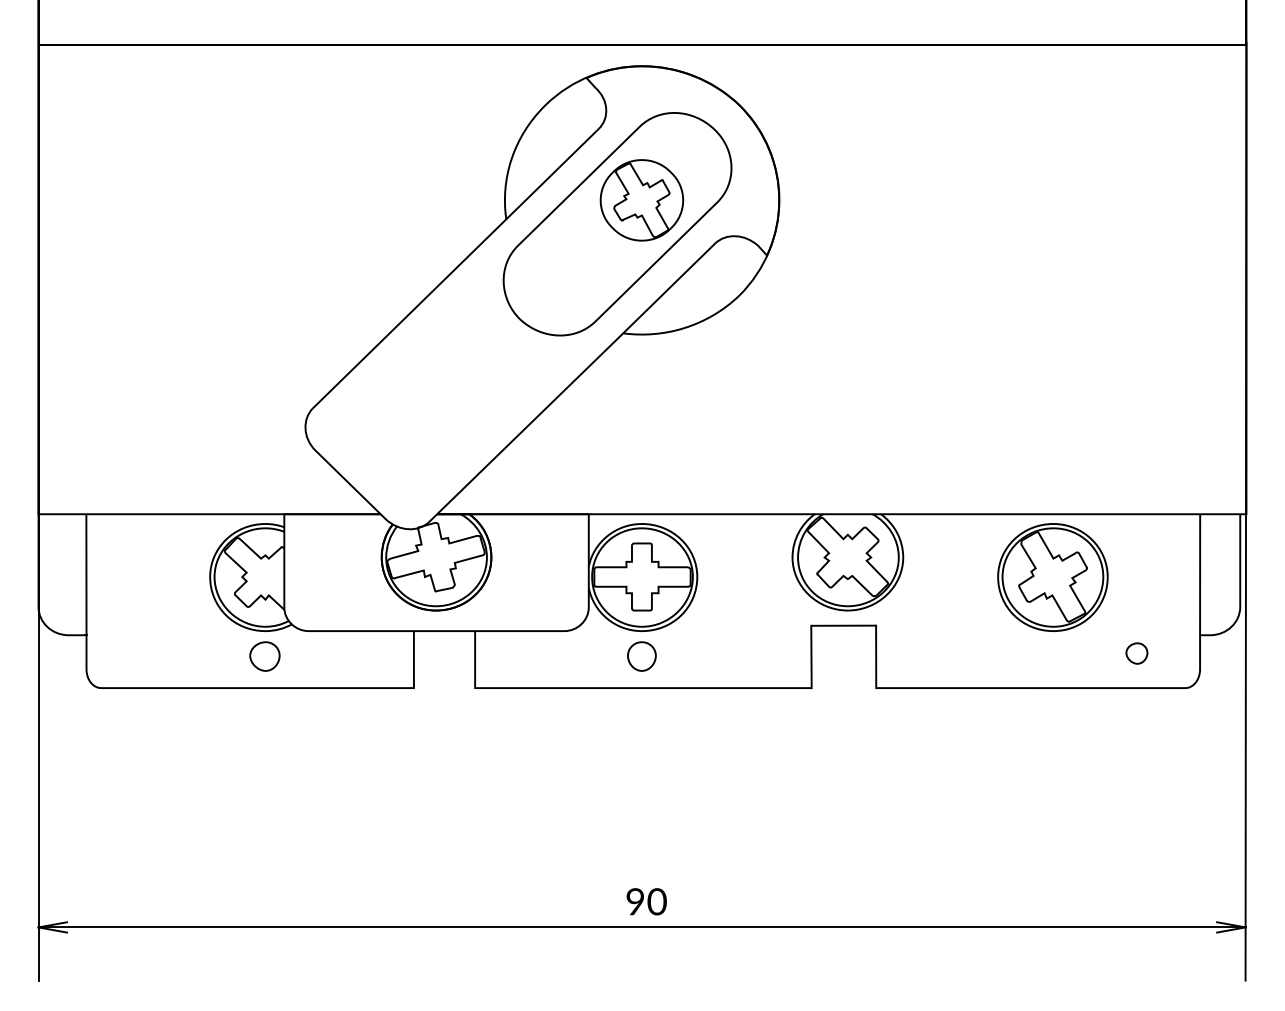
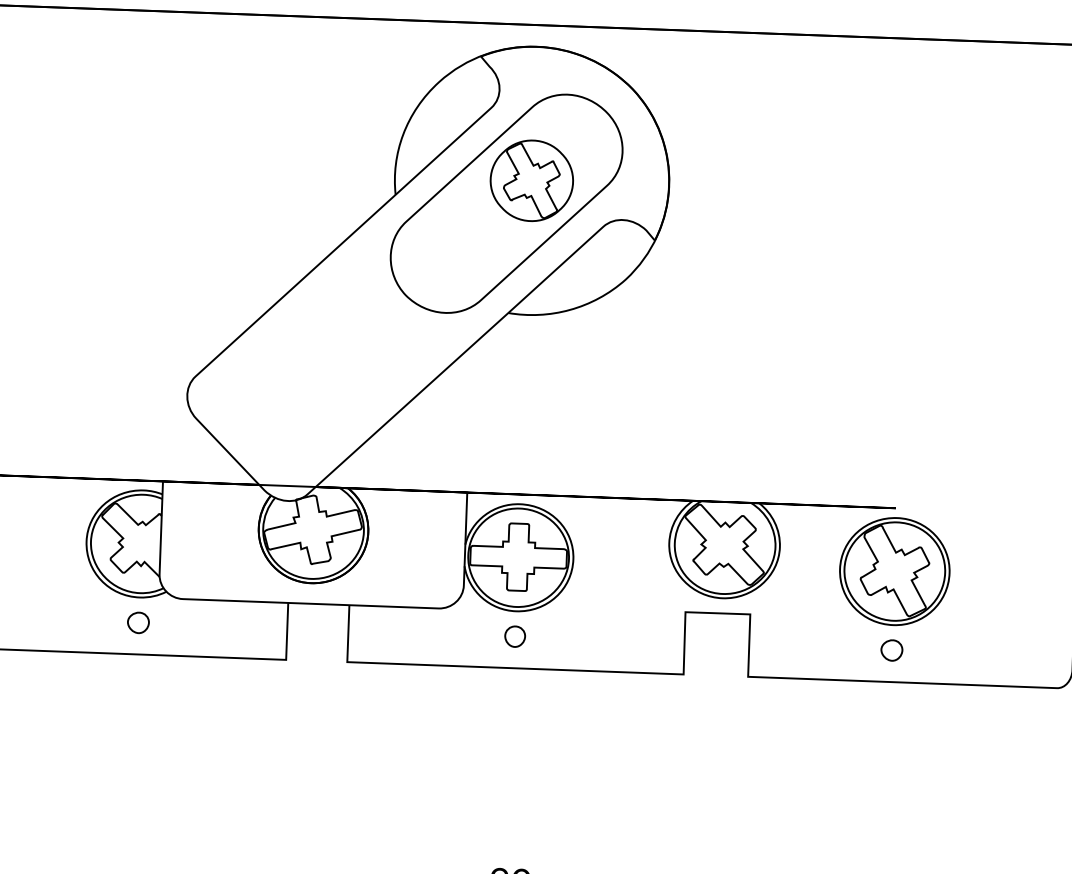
part: (1052, 577) -> (894, 571), moved
part: (1136, 653) -> (891, 650), moved
part: (264, 656) -> (137, 622), size x0.71
part: (641, 656) -> (514, 636), size x0.71

